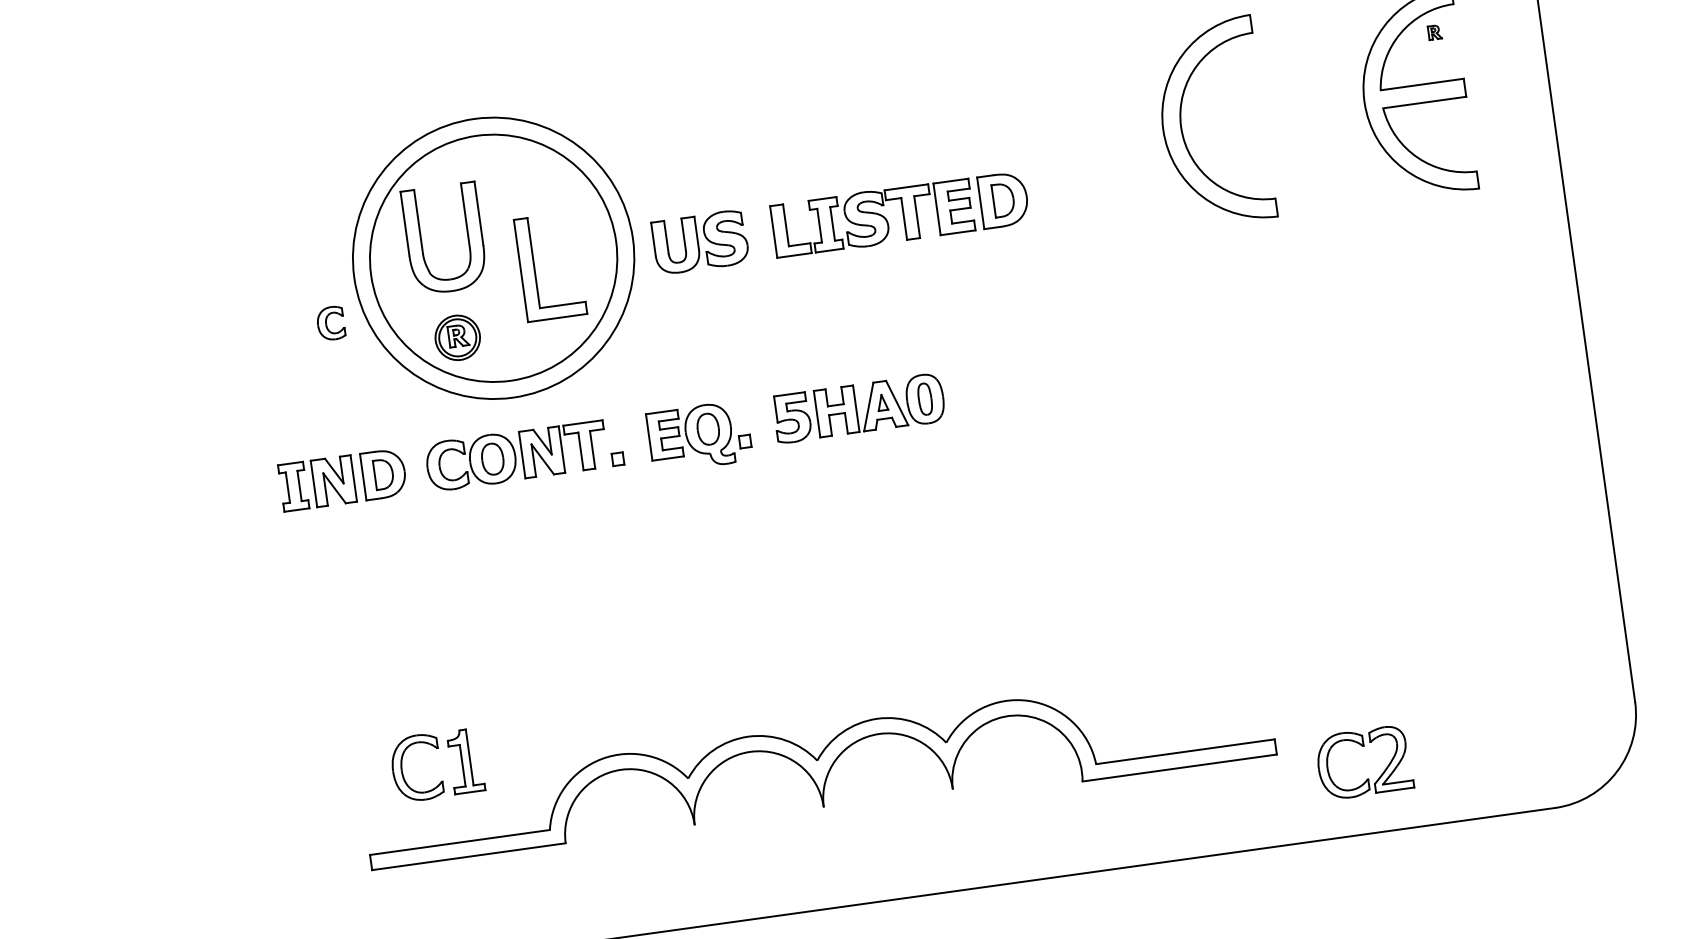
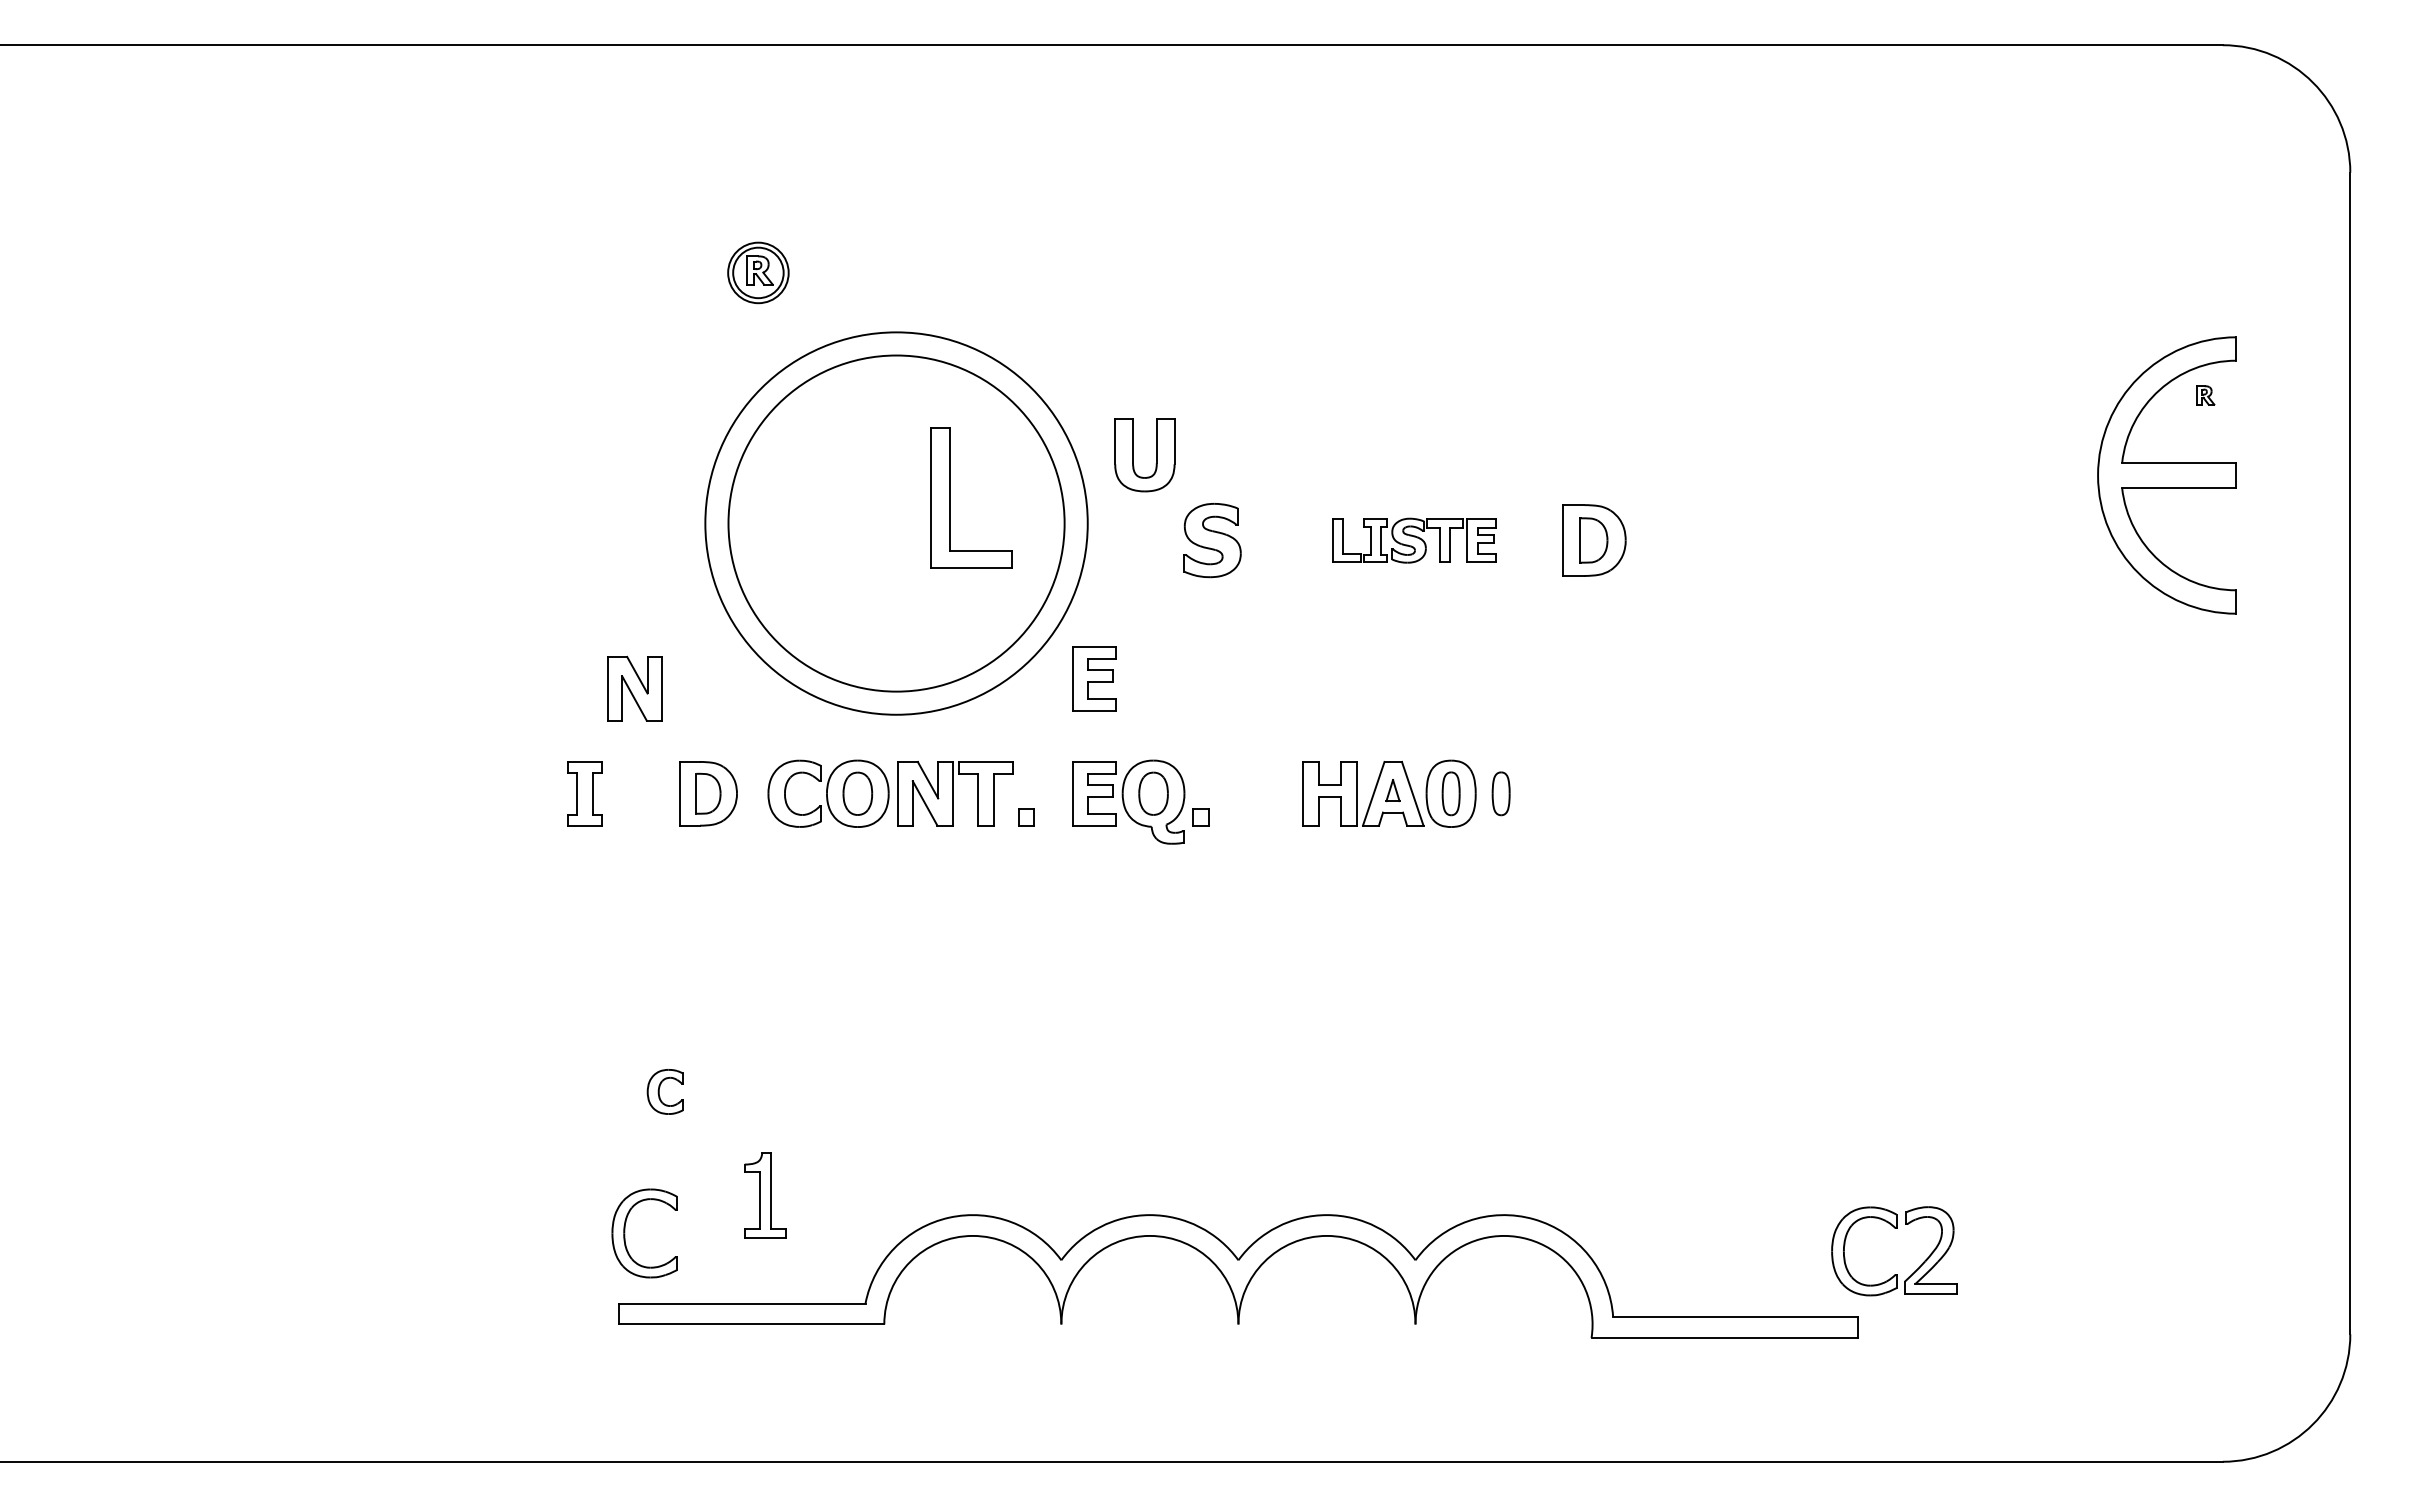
part: (1181, 127) -> (1847, 475), removed
part: (872, 218) -> (1413, 540), size x0.6
part: (421, 242) -> (802, 488), removed
part: (668, 247) -> (1133, 455), moved
part: (535, 268) -> (950, 497), moved
part: (330, 323) -> (664, 1091), moved
part: (457, 337) -> (758, 272), moved
part: (653, 351) -> (1094, 678), added
part: (961, 393) -> (1500, 793), added
part: (792, 418) -> (1269, 794), removed
part: (333, 481) -> (634, 688), moved
part: (1362, 746) -> (1894, 1228), moved
part: (402, 770) -> (625, 1233), moved

